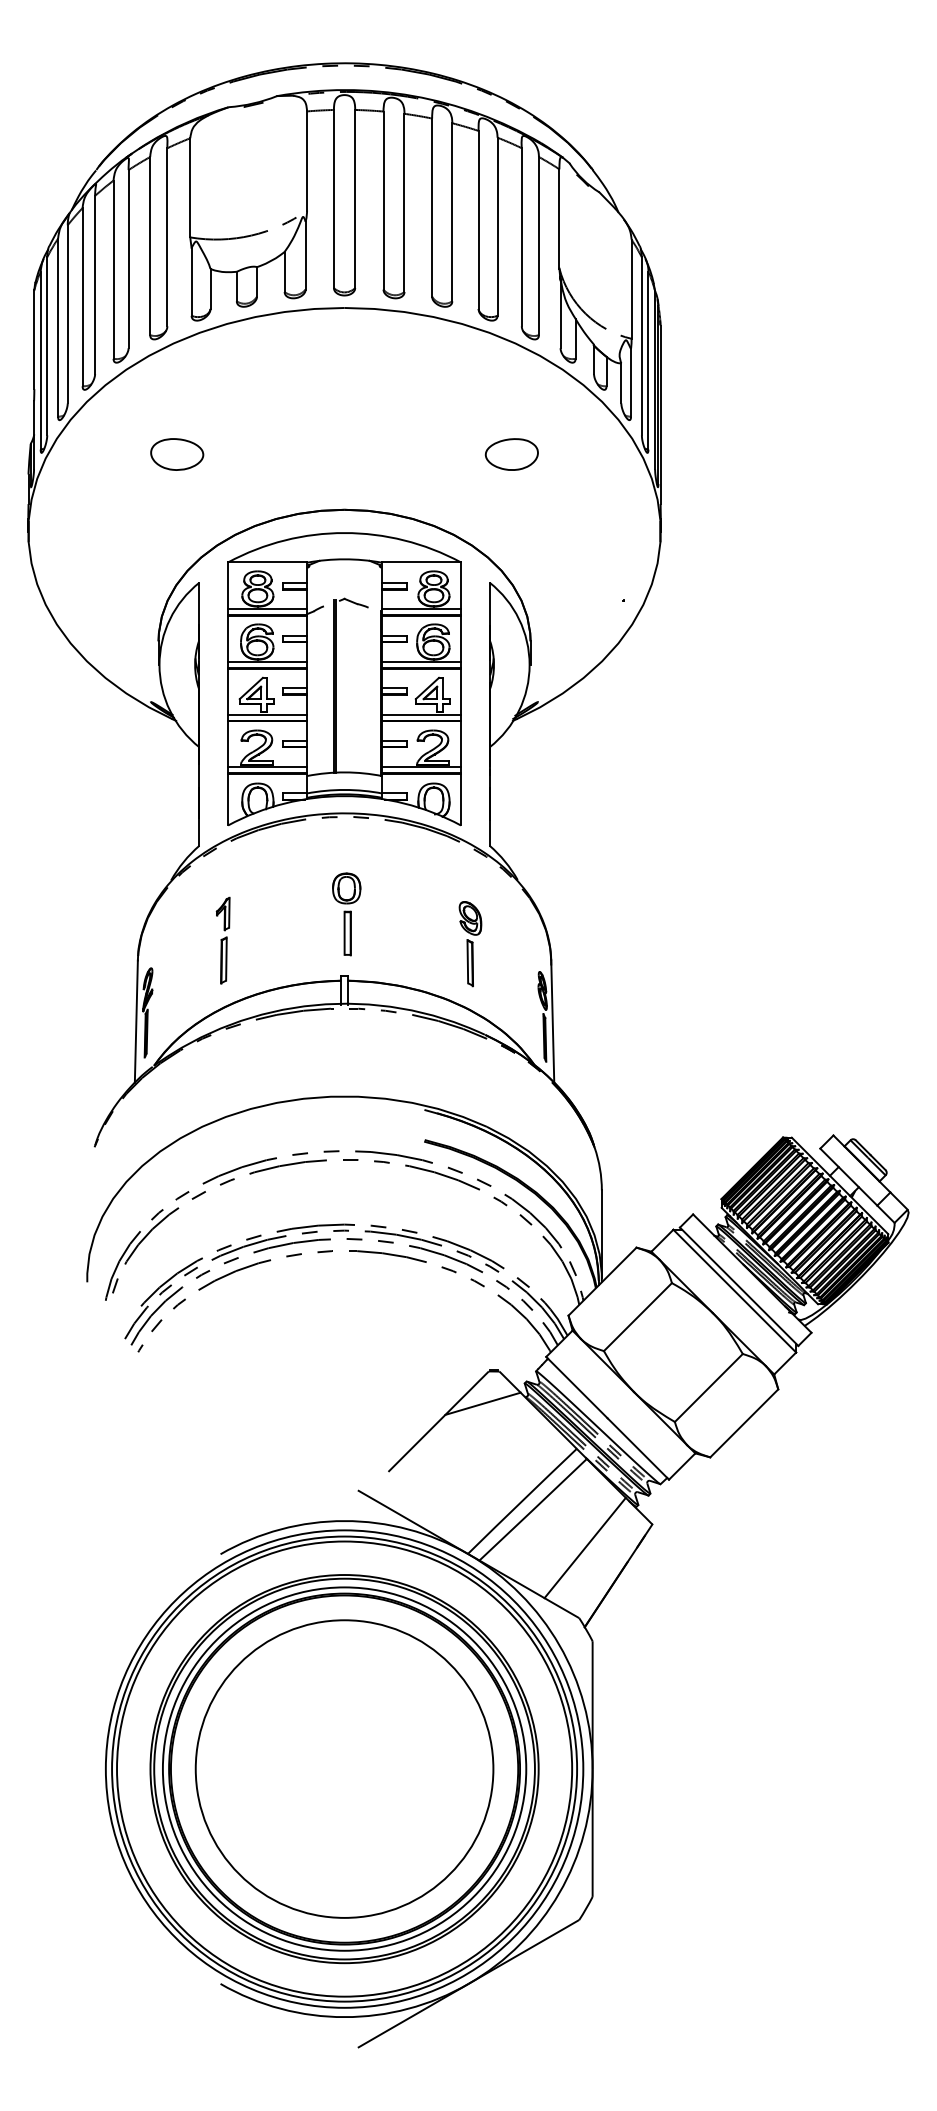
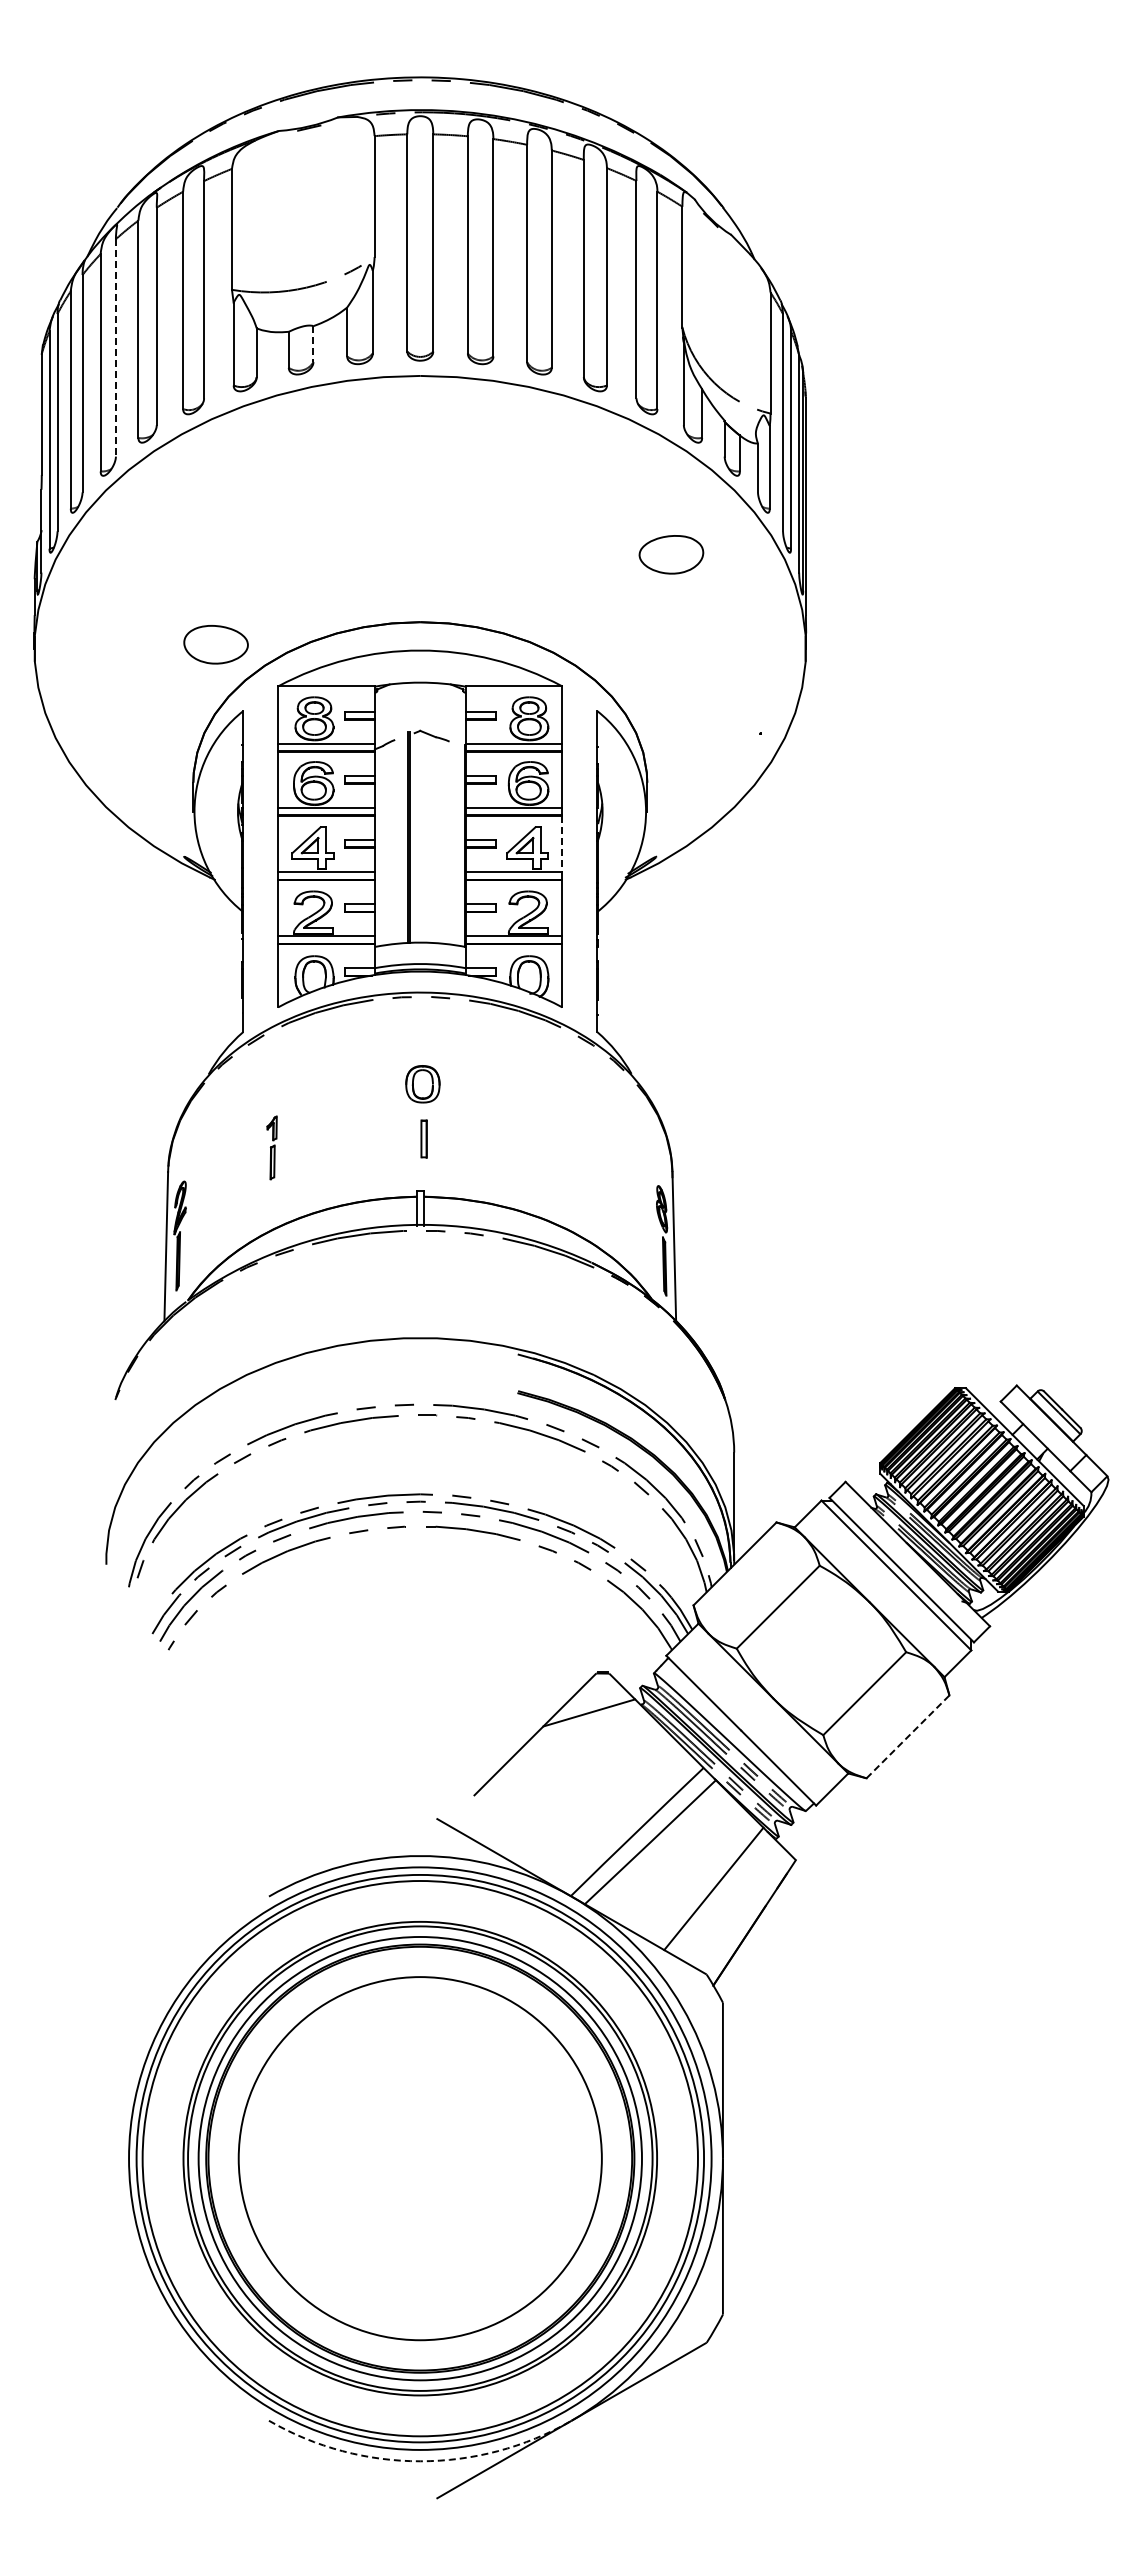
line: (257, 282) -> (313, 344), solid -> dashed
line: (94, 284) -> (115, 347), solid -> dashed
part: (176, 454) -> (215, 644), moved
part: (511, 454) -> (671, 554), moved
line: (461, 692) -> (562, 844), solid -> dashed
part: (347, 932) -> (423, 1138), size x0.7
part: (222, 940) -> (271, 1147), size x0.6
part: (470, 943) -> (573, 1151), removed
line: (744, 1423) -> (908, 1736), solid -> dashed
arc: (344, 2017) -> (420, 2461), solid -> dashed

